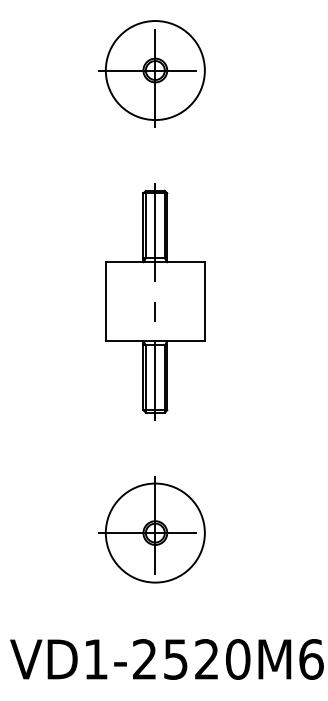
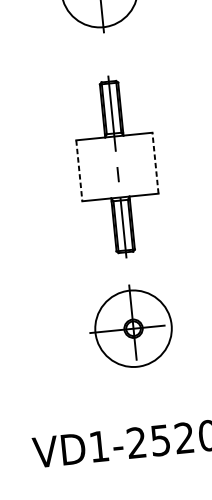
line: (105, 301) -> (79, 170), solid -> dashed
line: (204, 301) -> (155, 163), solid -> dashed
part: (151, 529) -> (130, 326), moved

